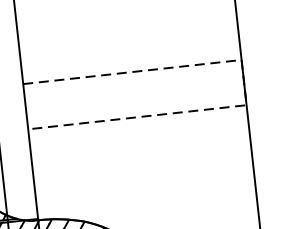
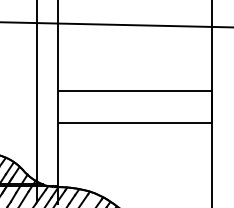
line: (243, 83) -> (211, 107), dashed -> solid

